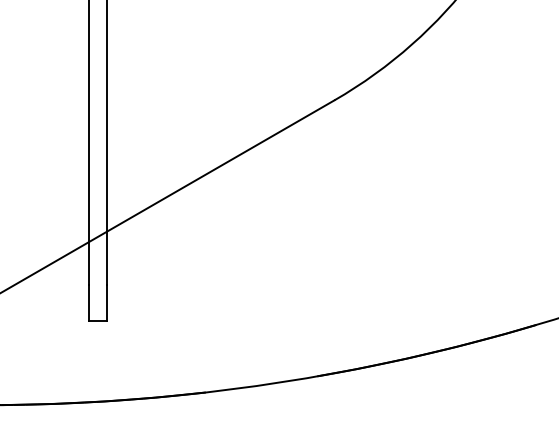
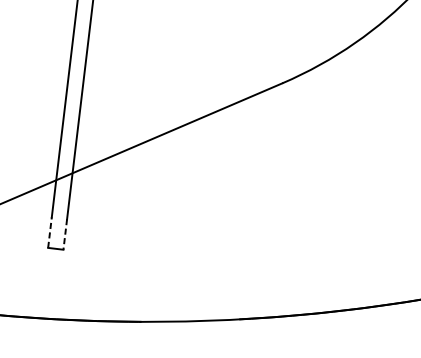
line: (88, 302) -> (49, 232), solid -> dashed
line: (106, 302) -> (65, 234), solid -> dashed

